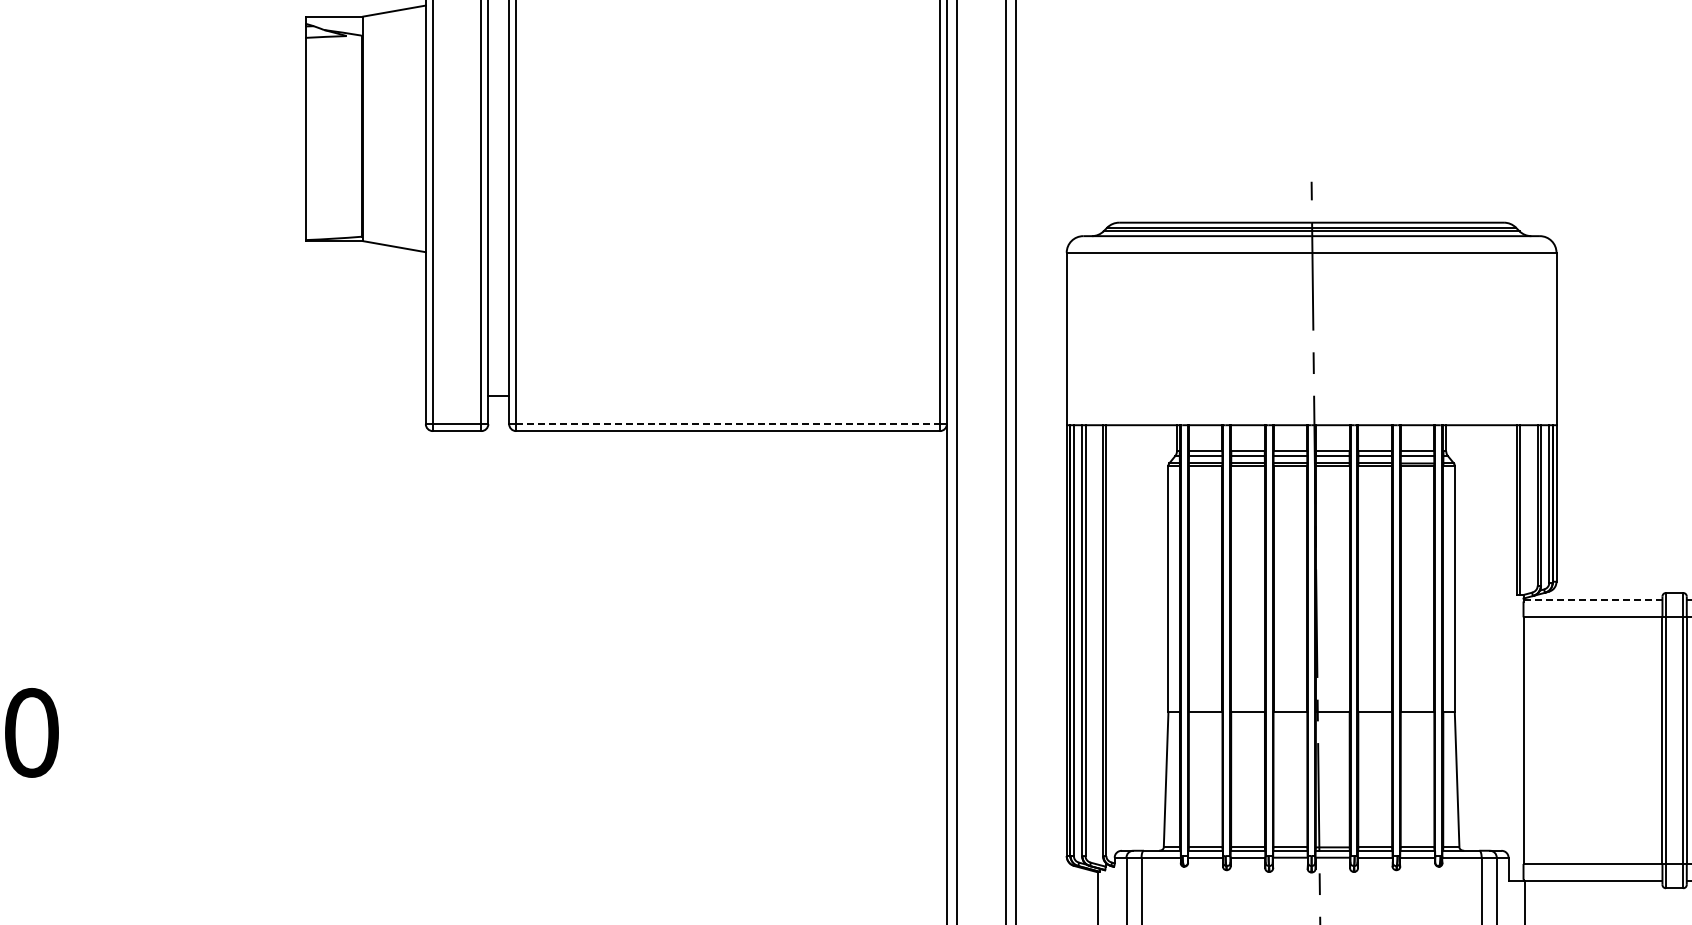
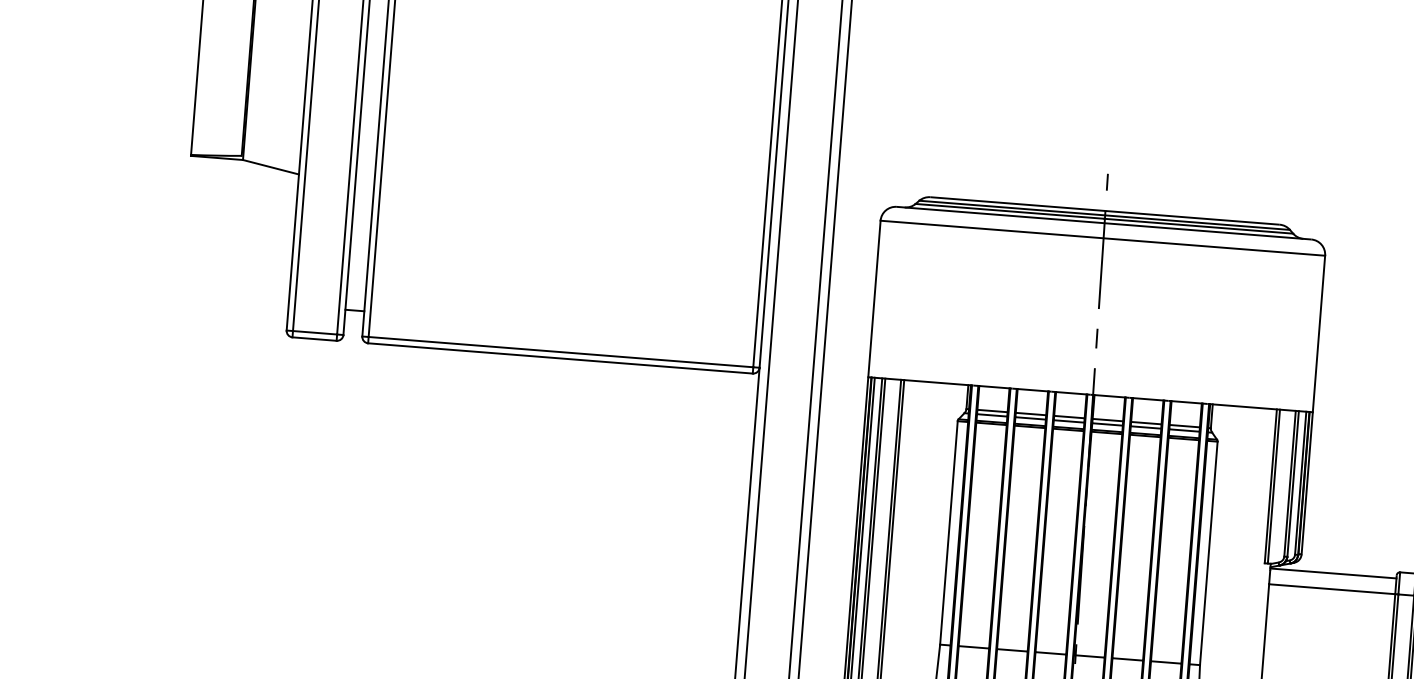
line: (728, 424) -> (561, 352), dashed -> solid
line: (1593, 599) -> (1333, 573), dashed -> solid

